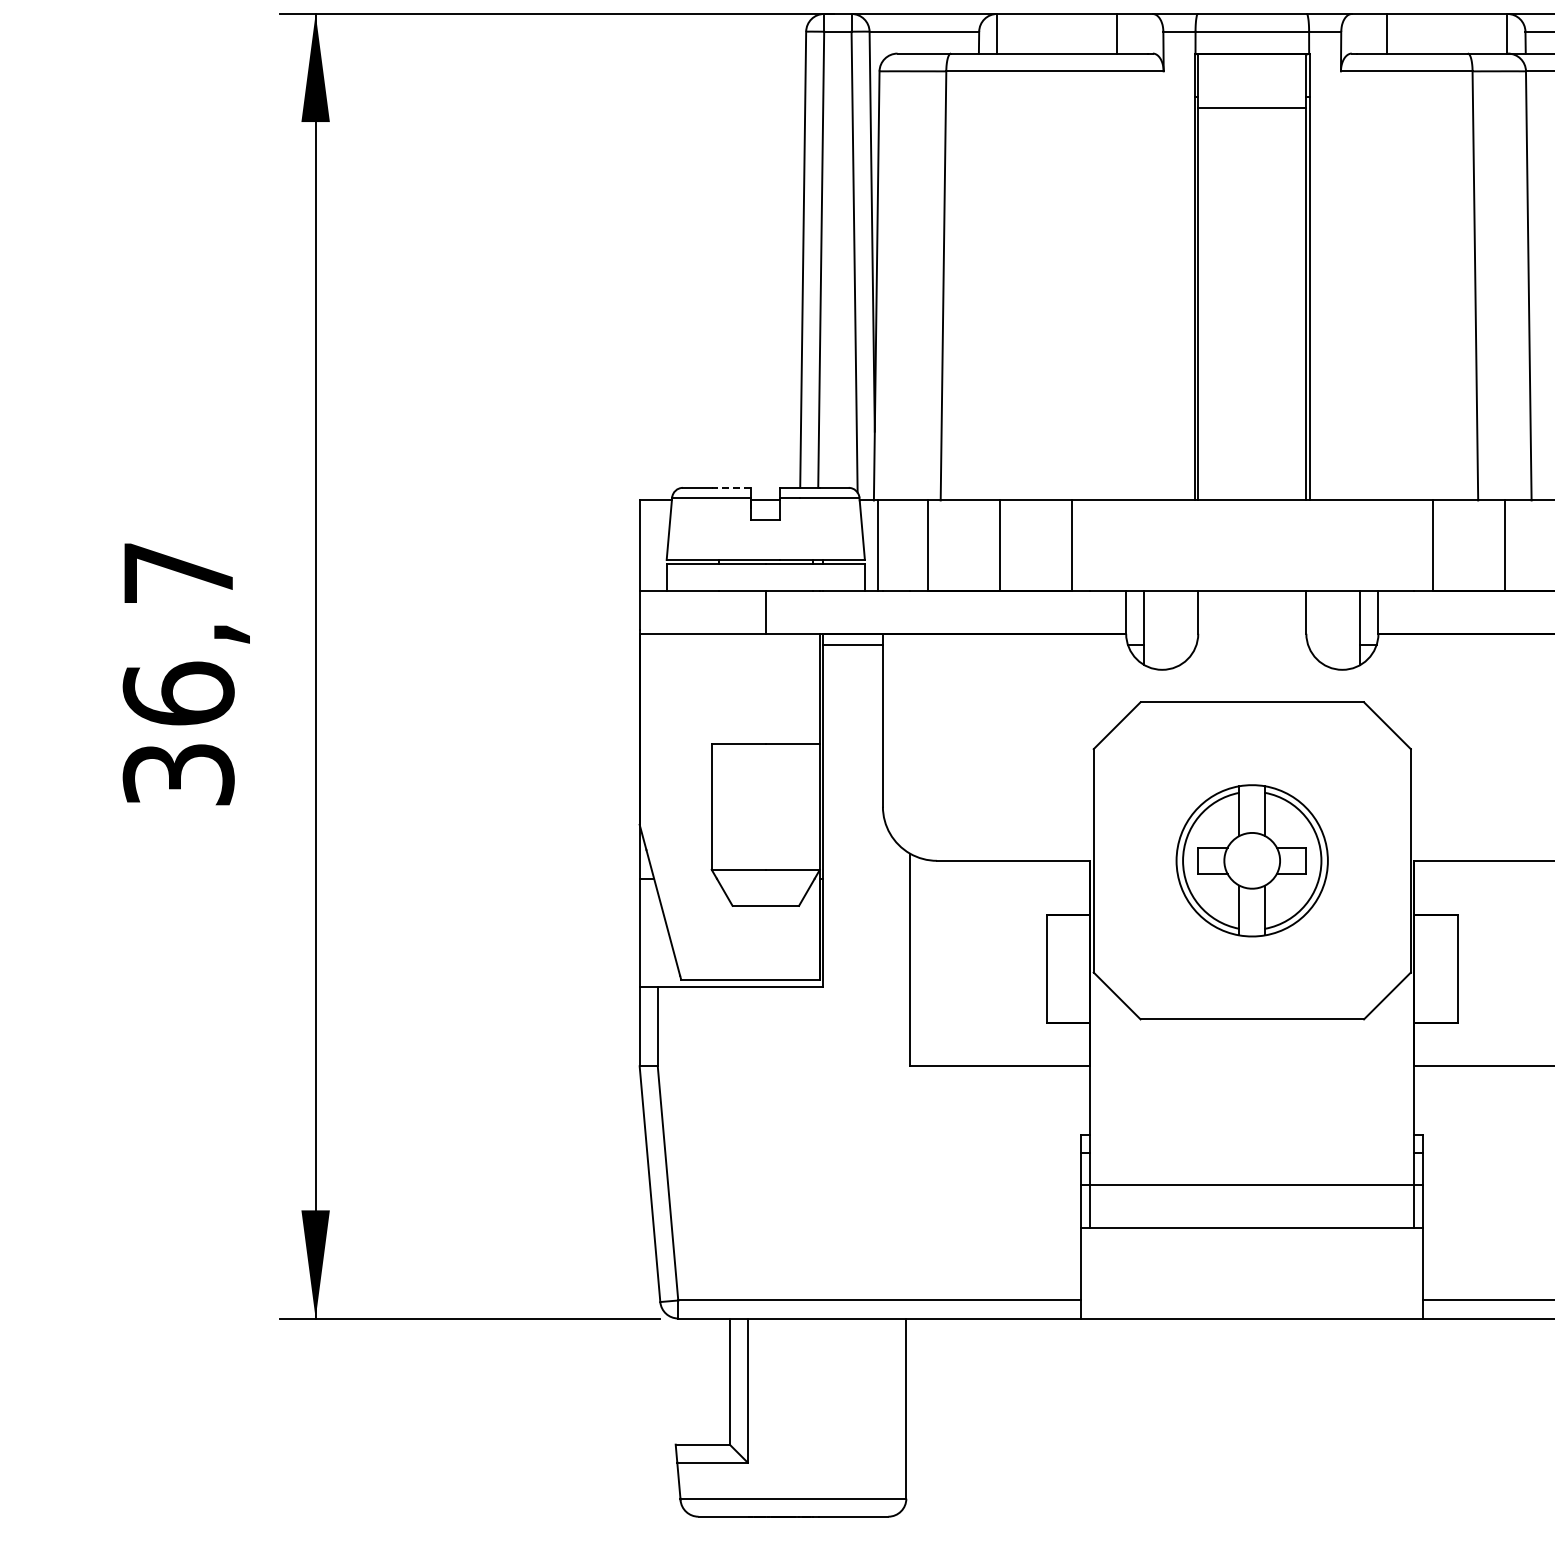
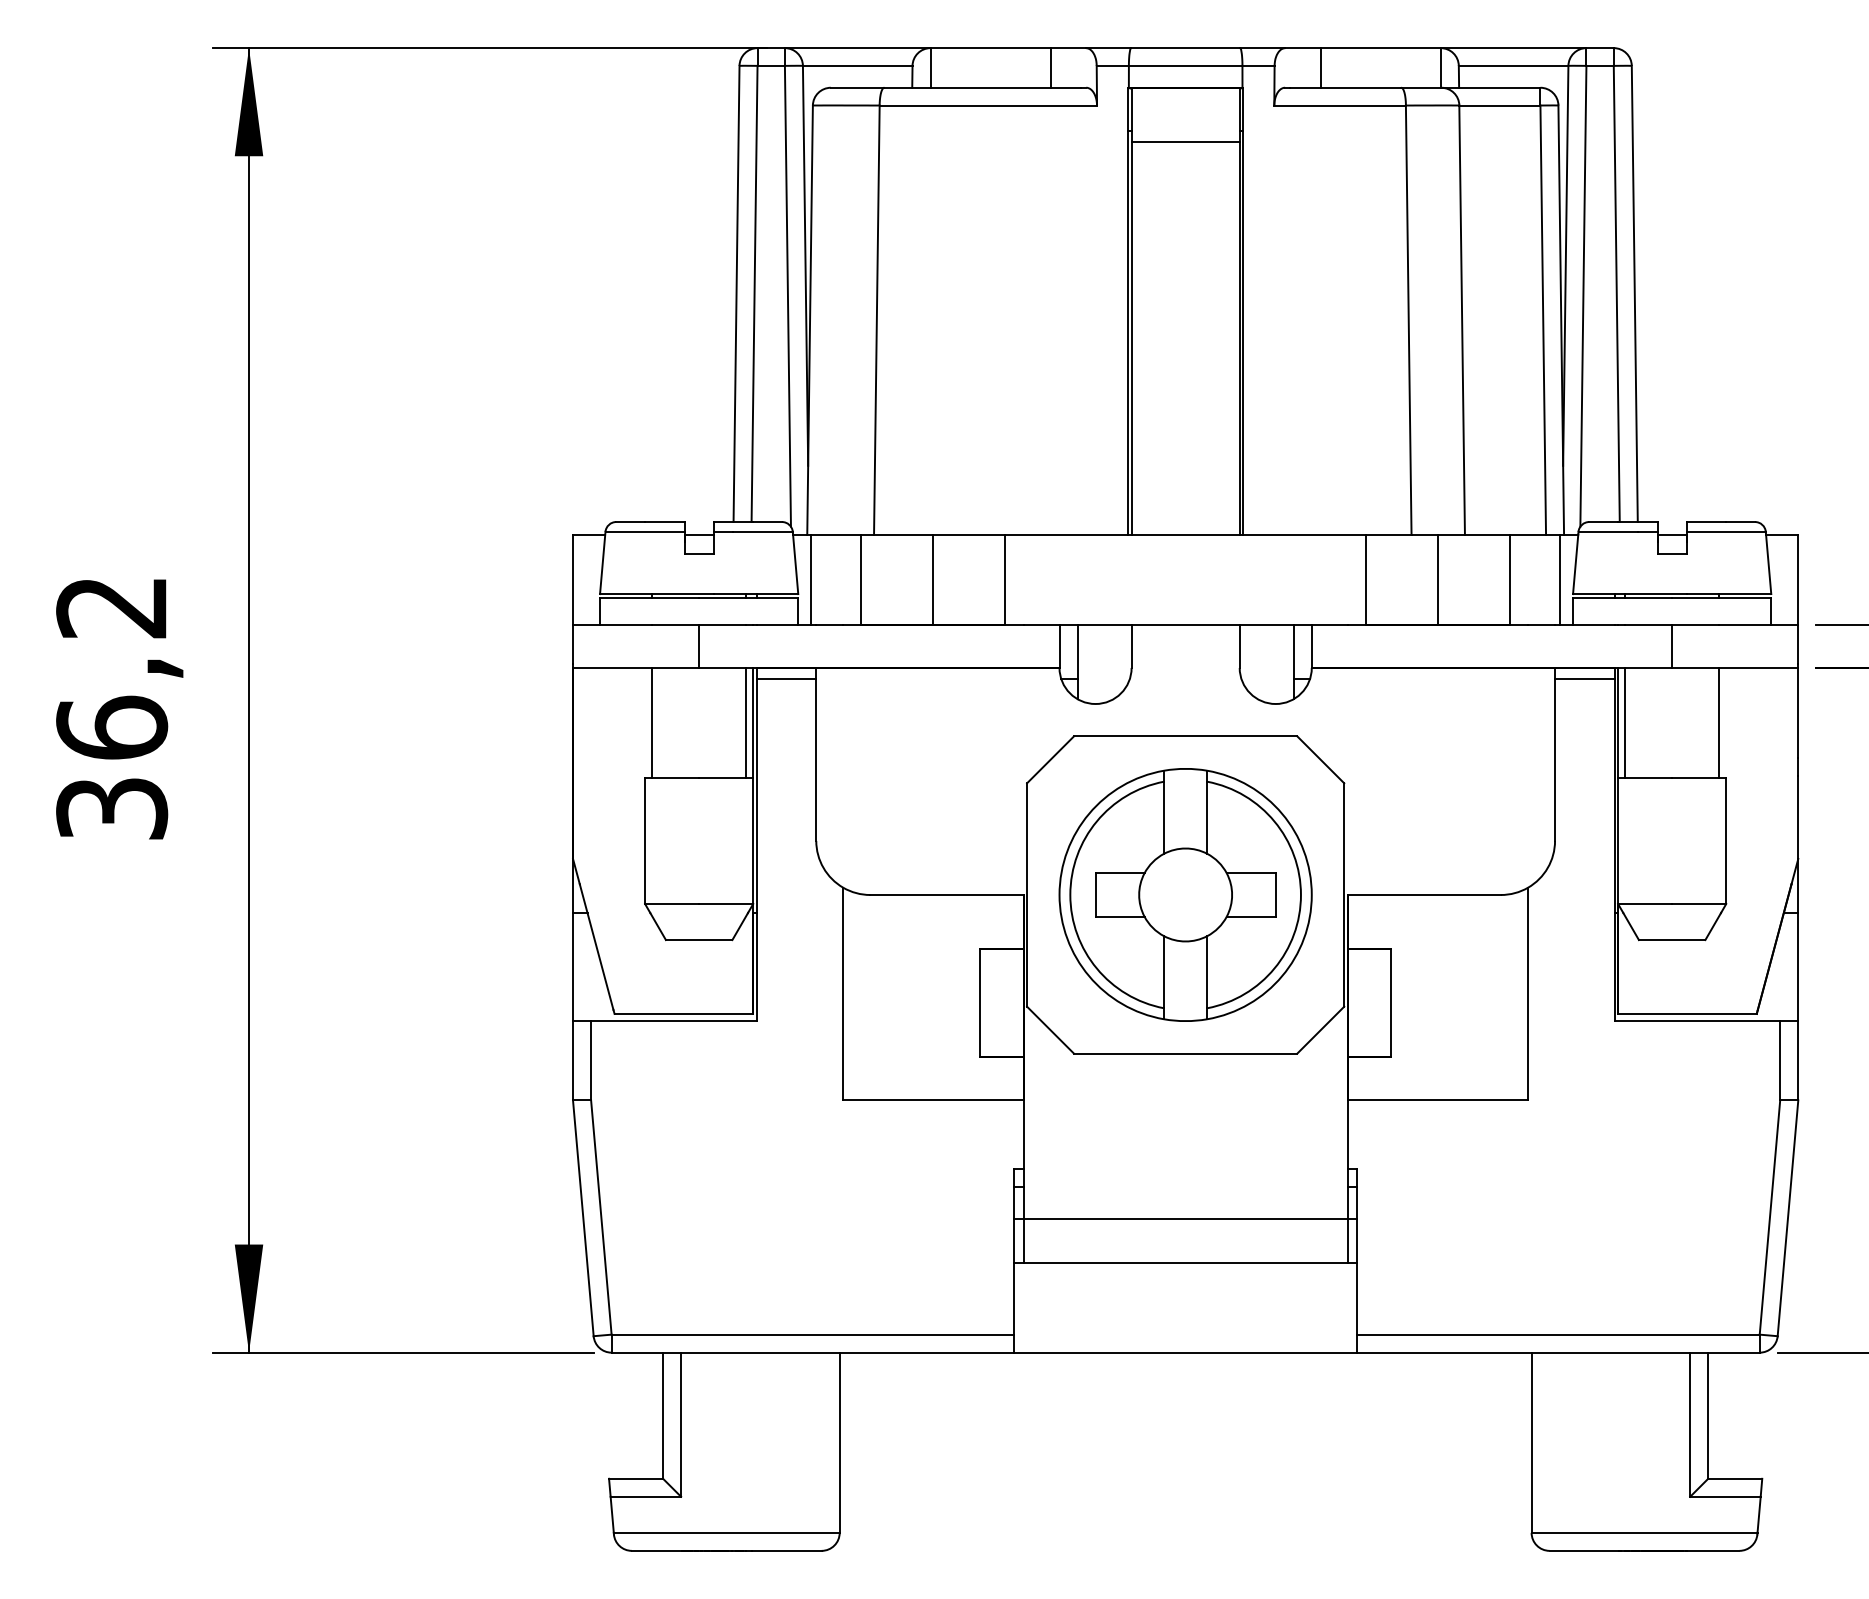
line: (731, 488) -> (664, 522), dashed -> solid
text: (178, 573) -> (111, 607), 36,7 -> 36,2
line: (719, 688) -> (652, 722), added
line: (813, 688) -> (746, 722), added
part: (1252, 860) -> (1185, 894), size x1.67

